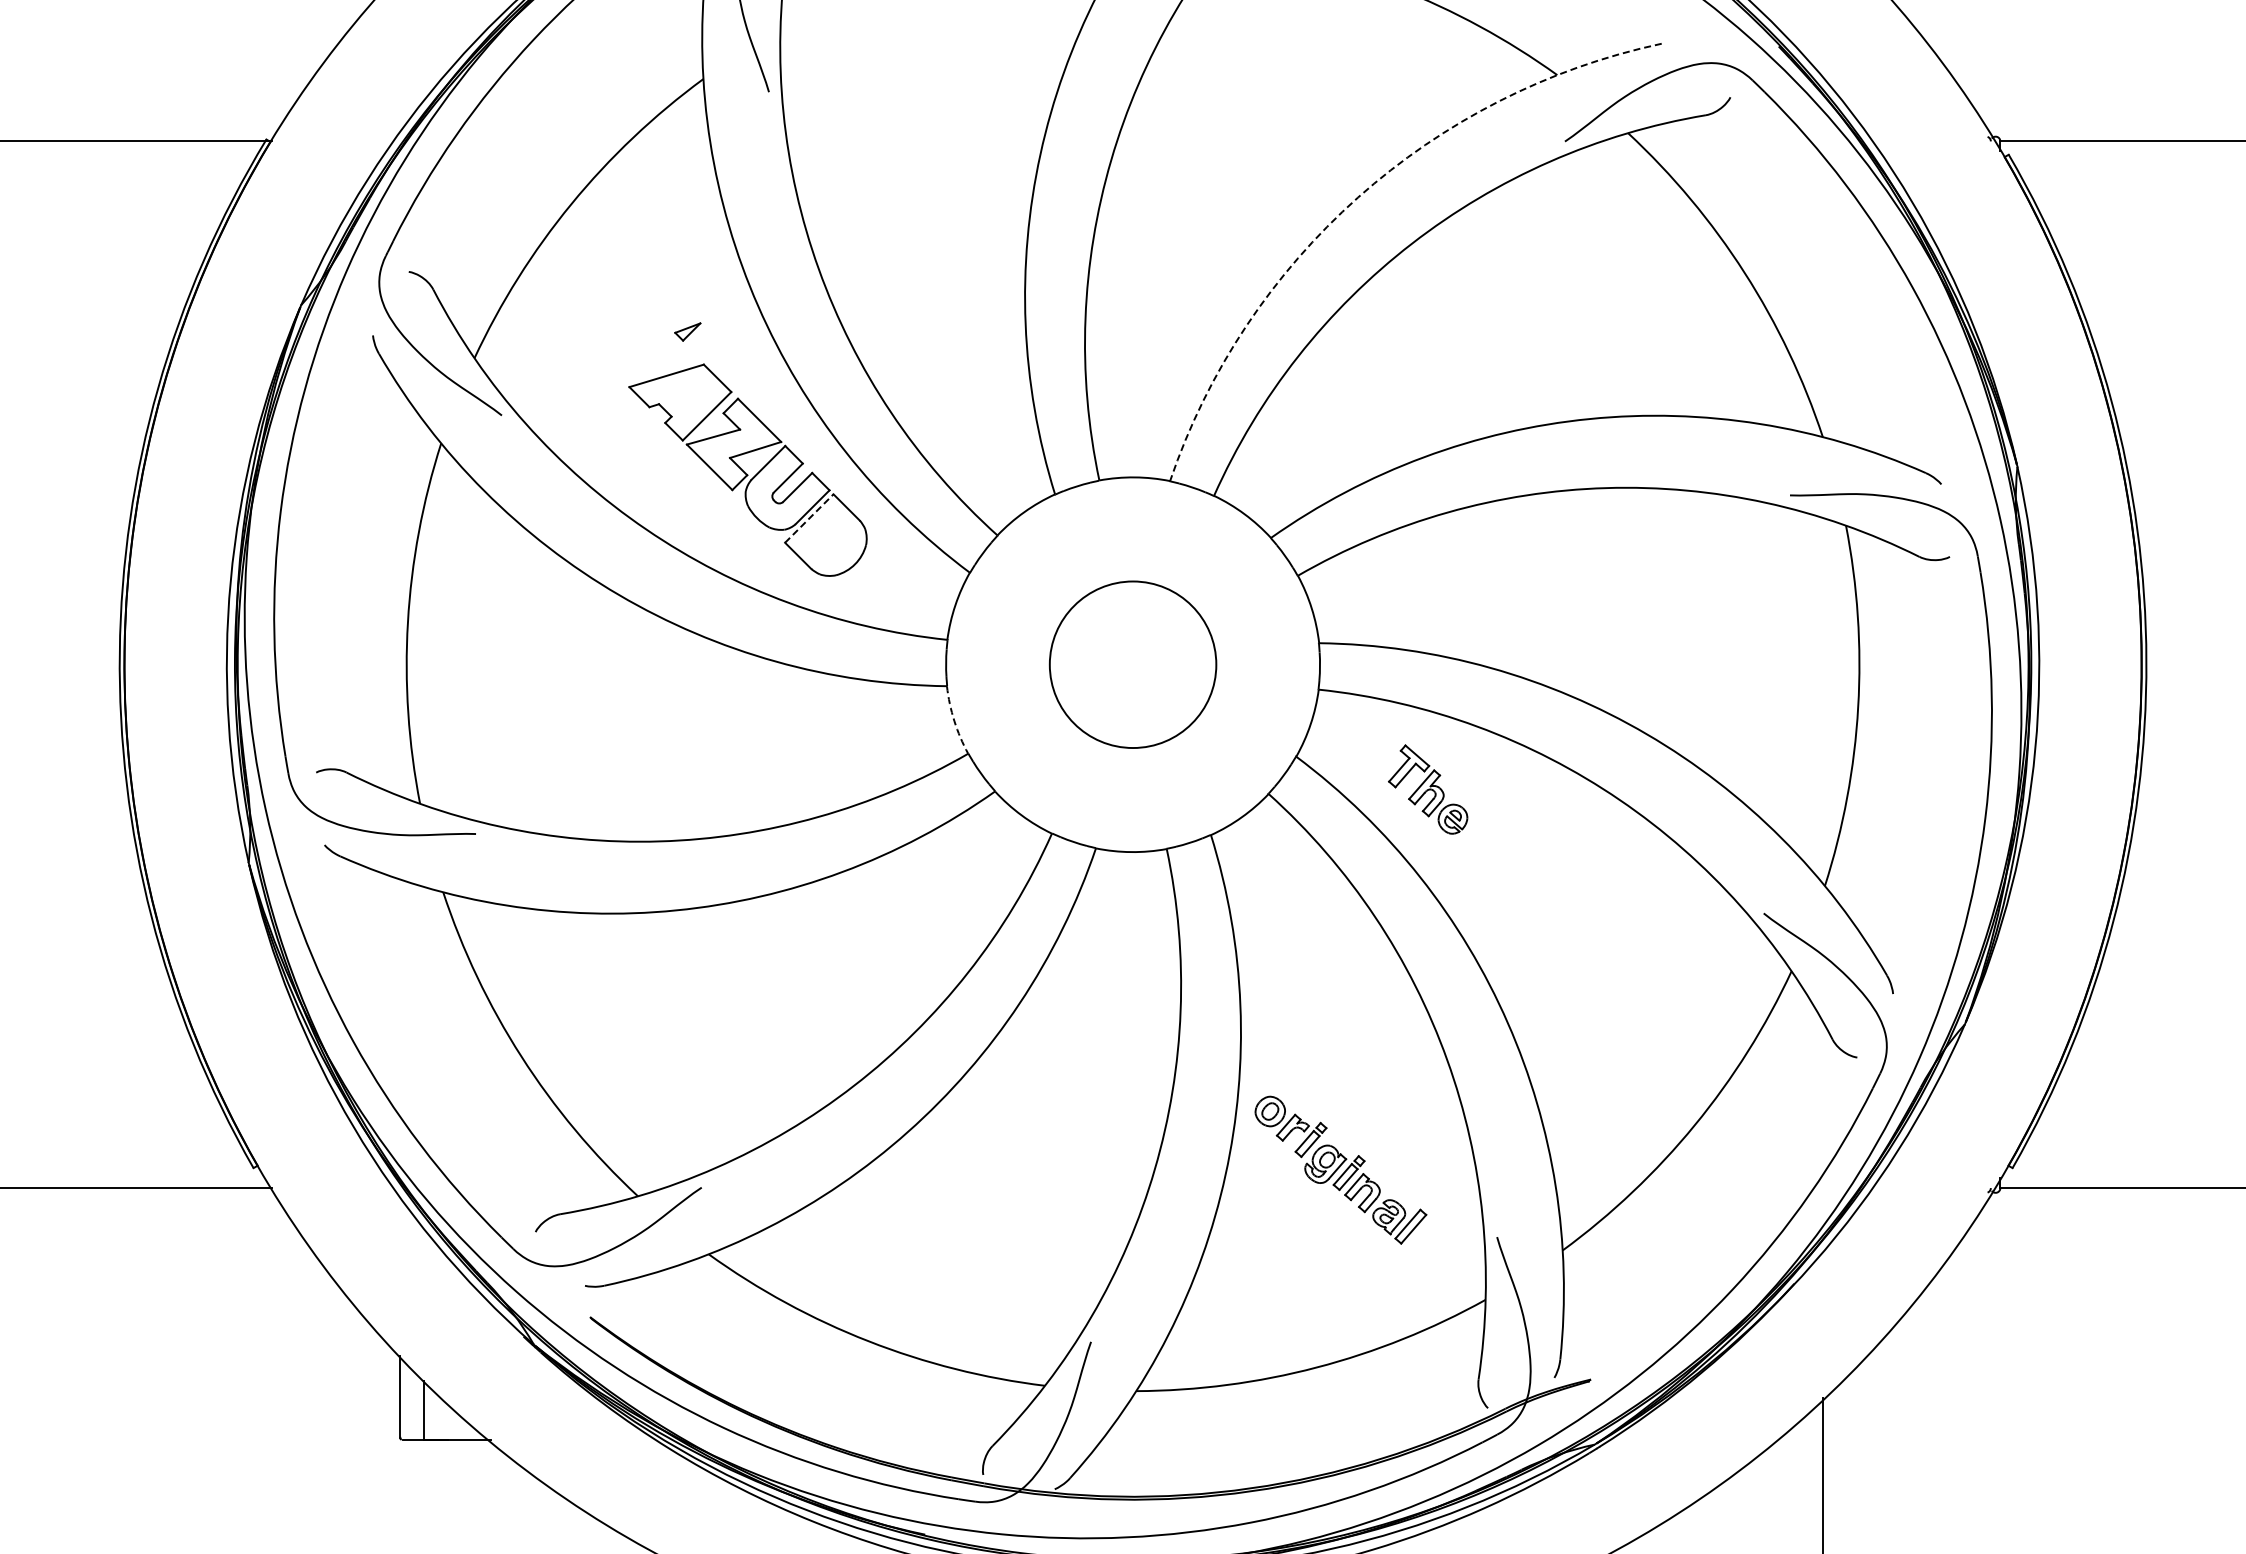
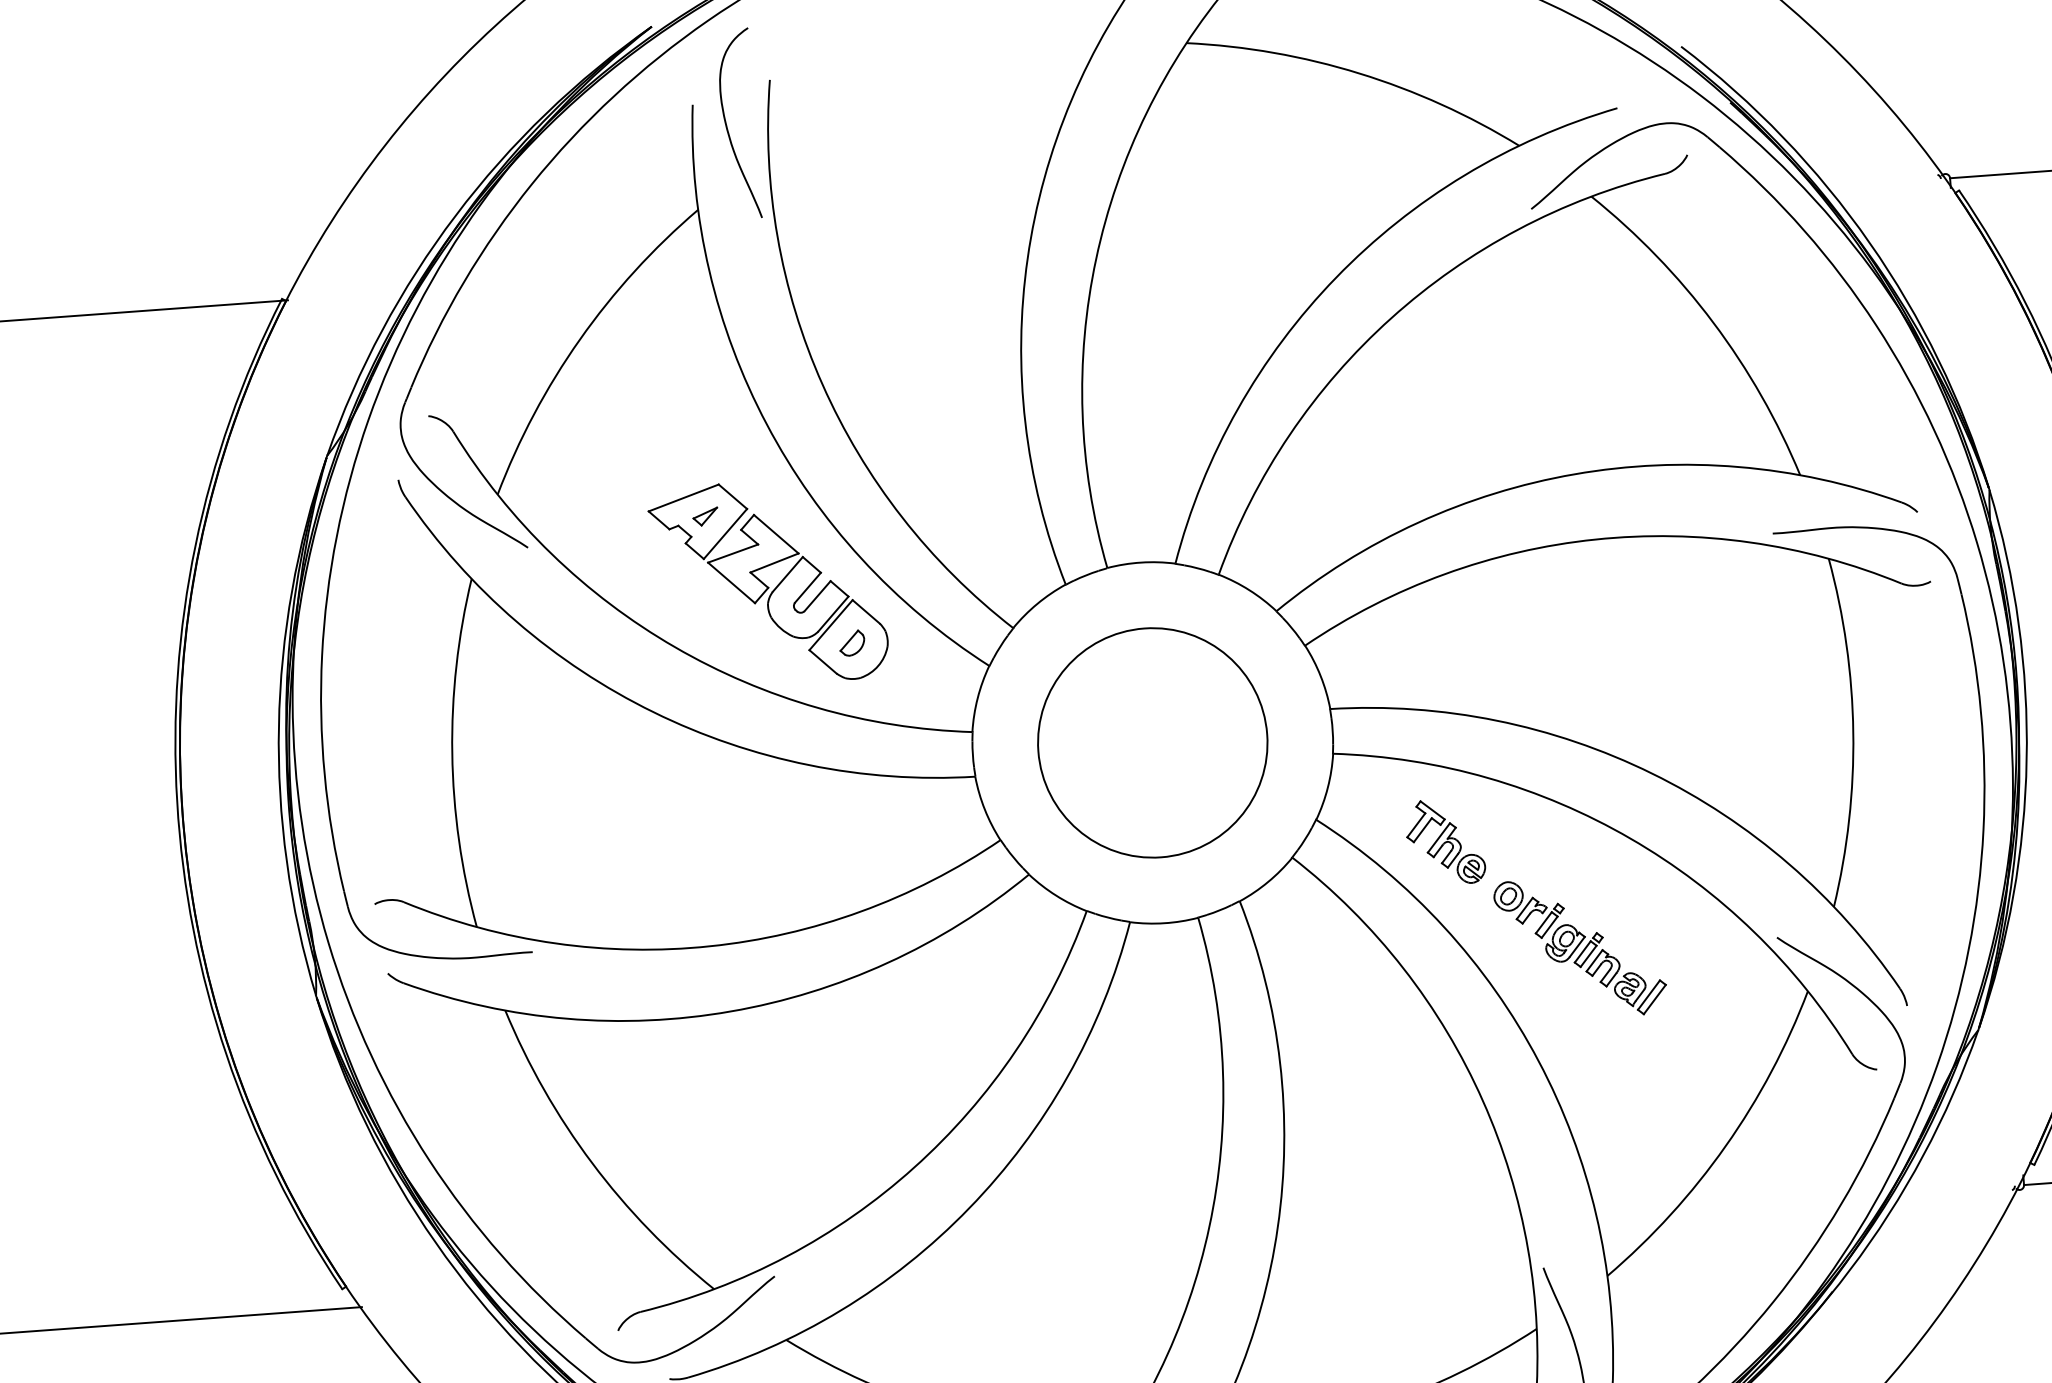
arc: (1358, 197) -> (1336, 277), dashed -> solid
part: (687, 331) -> (705, 516), moved
line: (809, 518) -> (831, 625), dashed -> solid
part: (829, 538) -> (851, 642), added
circle: (1133, 664) -> (1153, 742), size x1.43
arc: (954, 721) -> (985, 810), dashed -> solid
part: (1340, 1169) -> (1580, 947), moved

